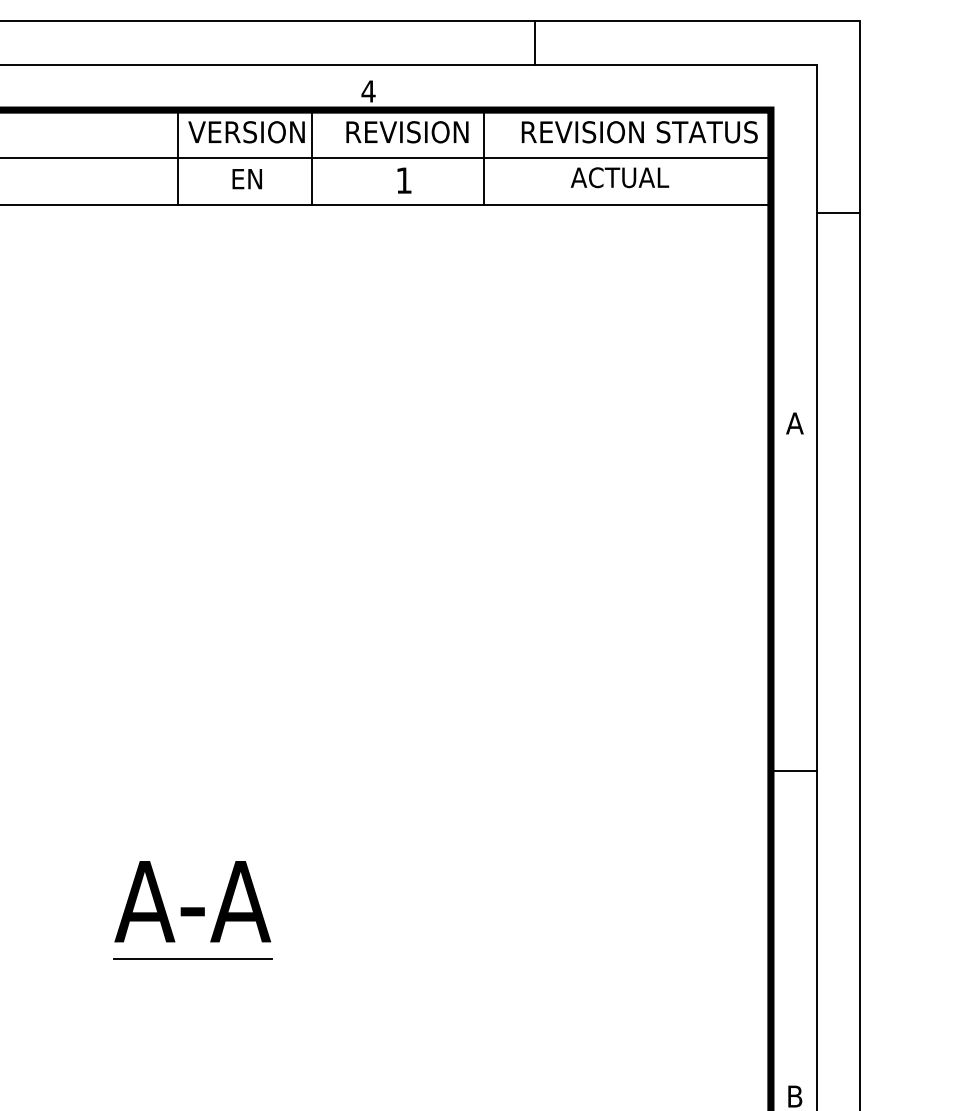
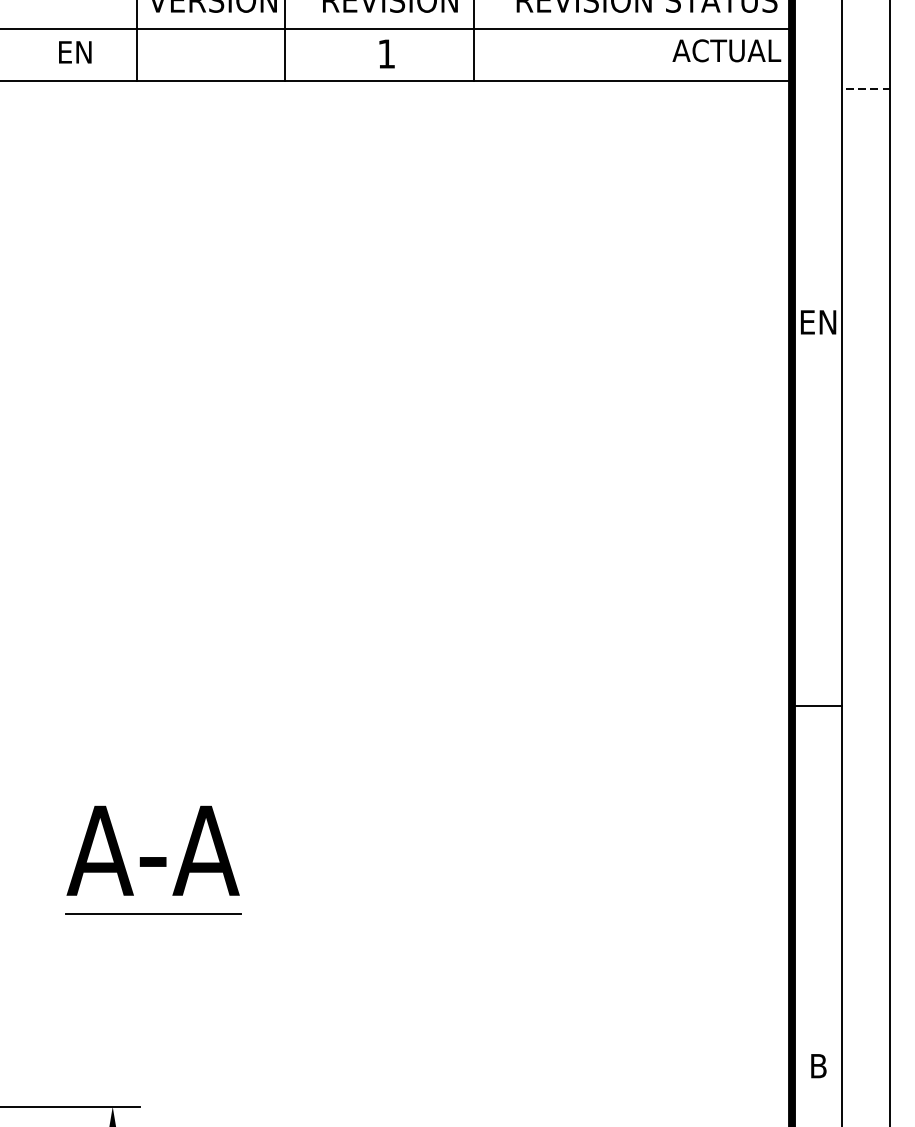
text: (619, 177) -> (726, 50), moved
text: (246, 179) -> (74, 52), moved
line: (838, 212) -> (866, 89), solid -> dashed
text: (794, 423) -> (818, 322), A -> EN

